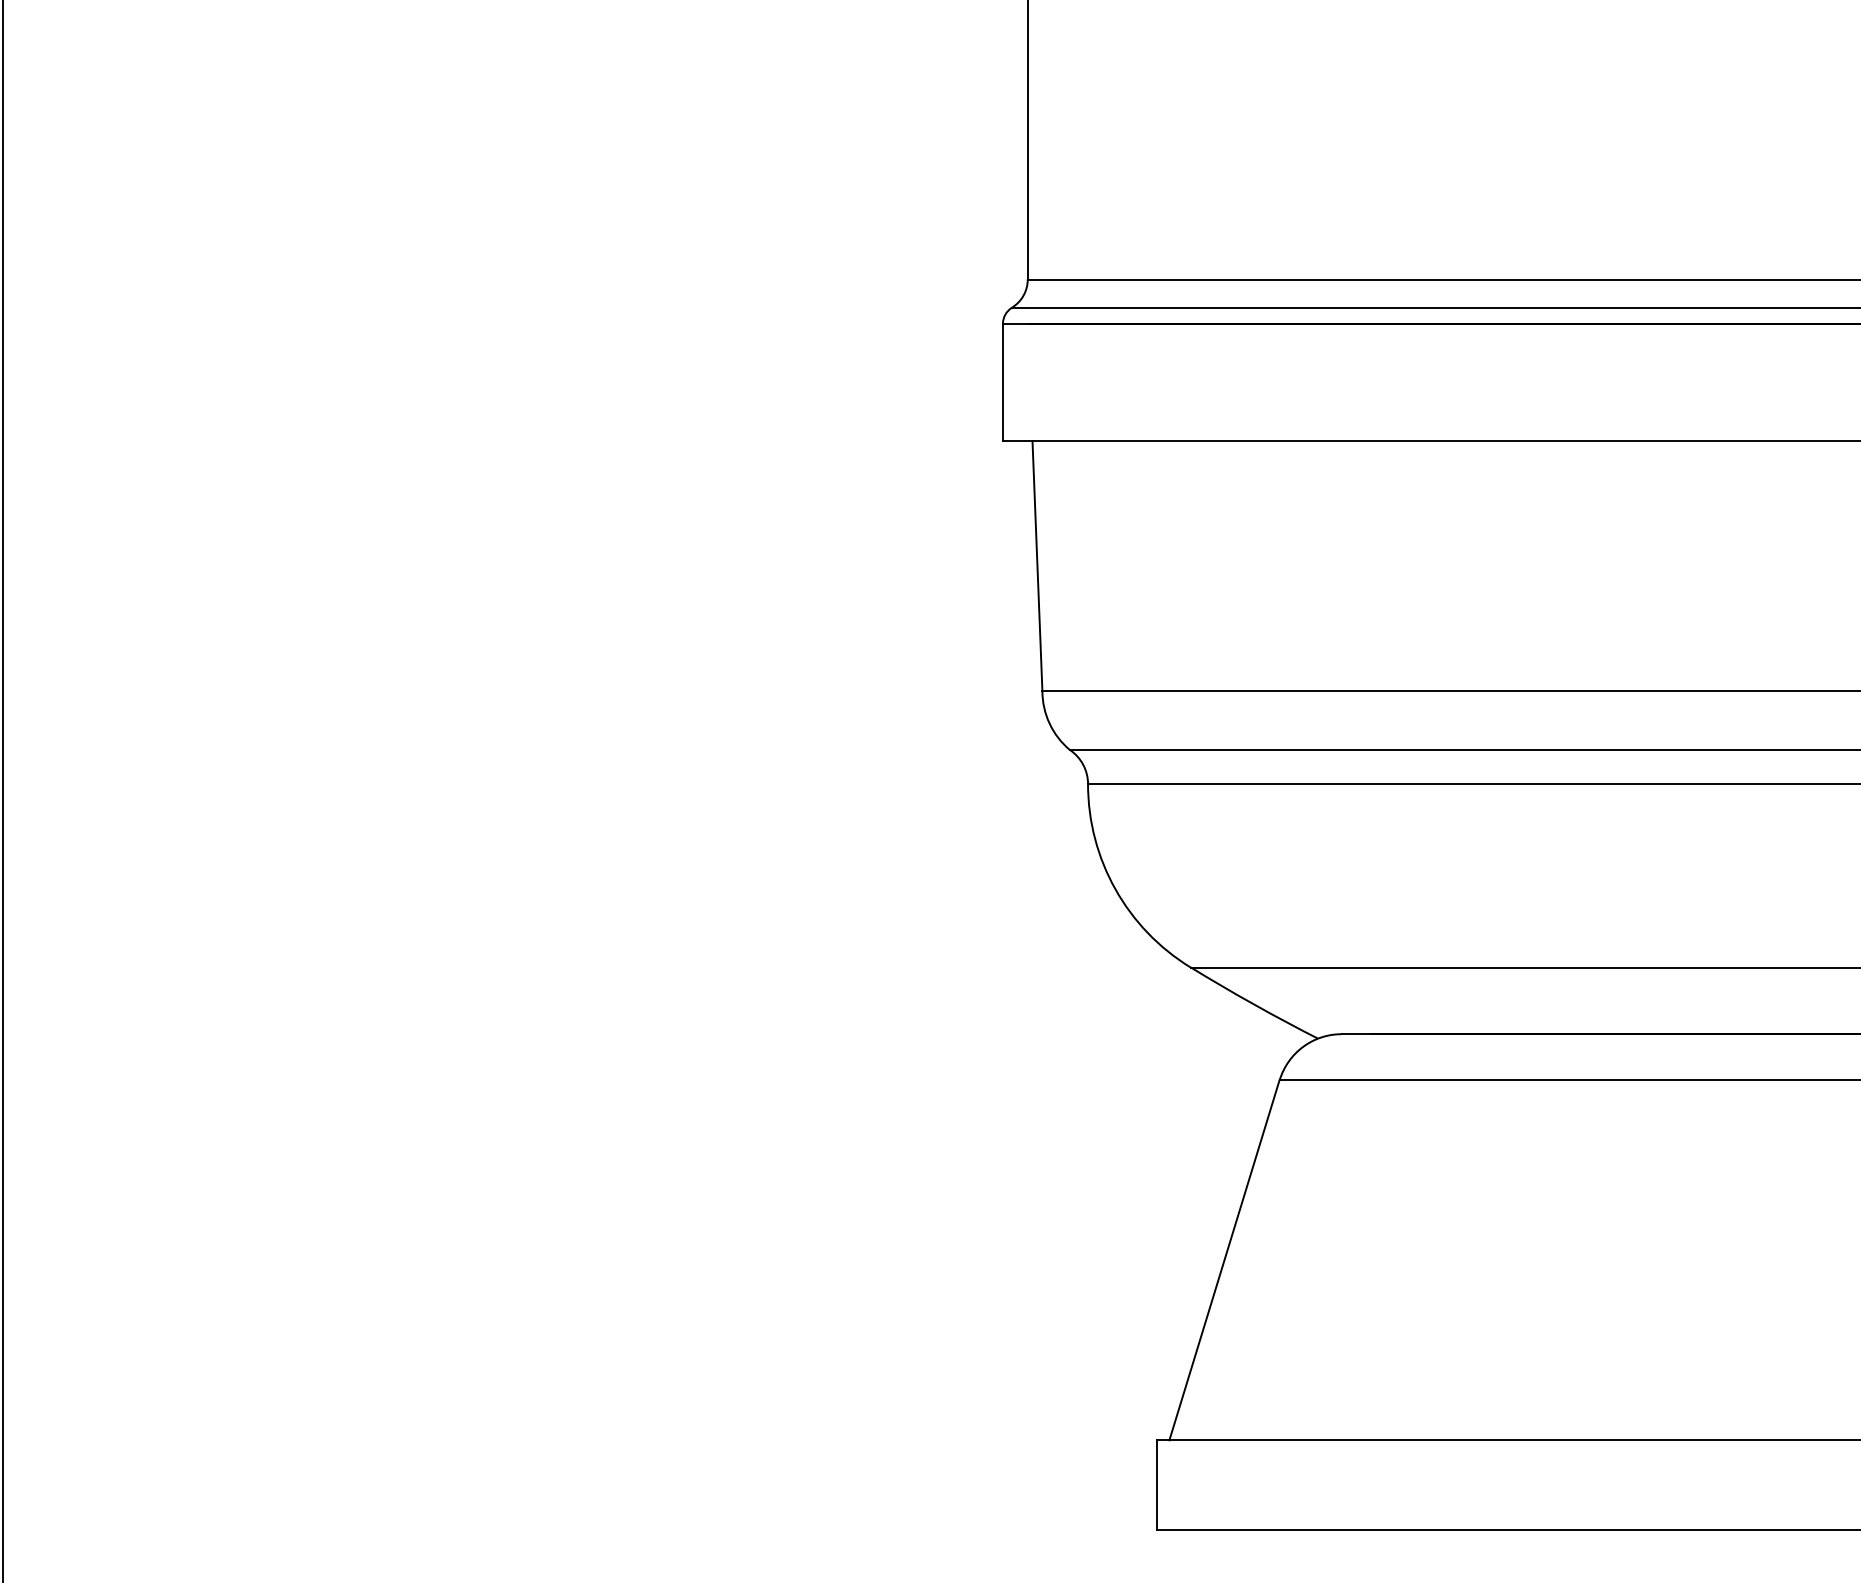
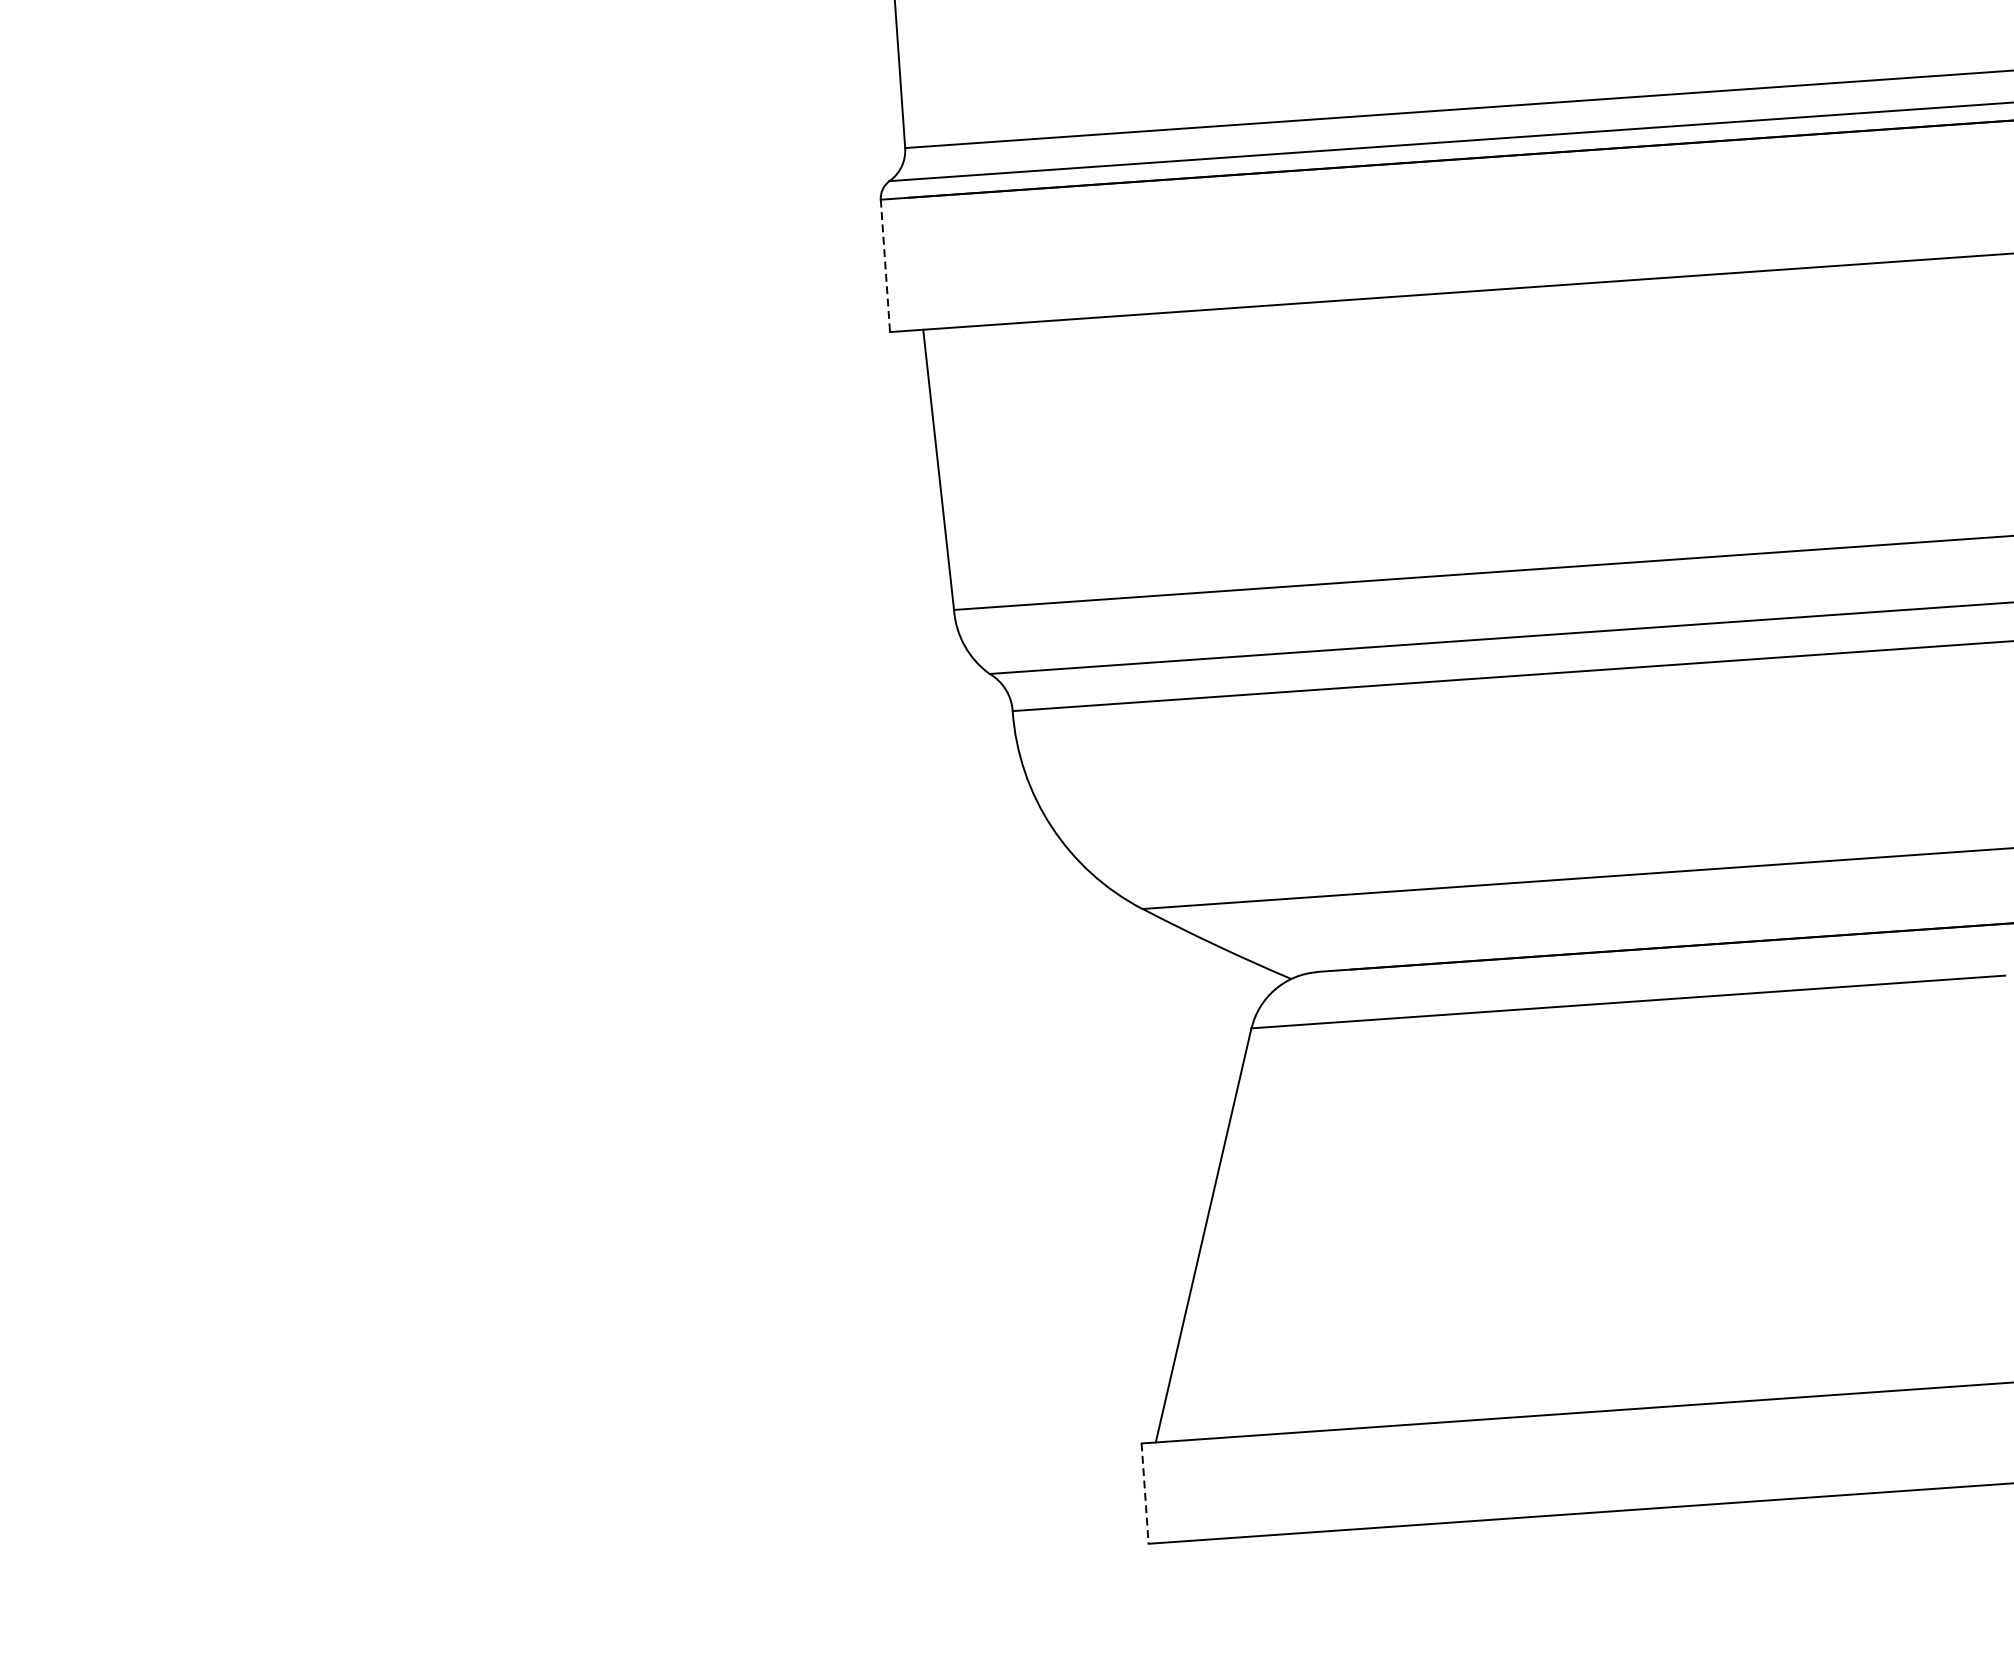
line: (1002, 382) -> (884, 265), solid -> dashed
line: (1156, 1484) -> (1144, 1493), solid -> dashed

